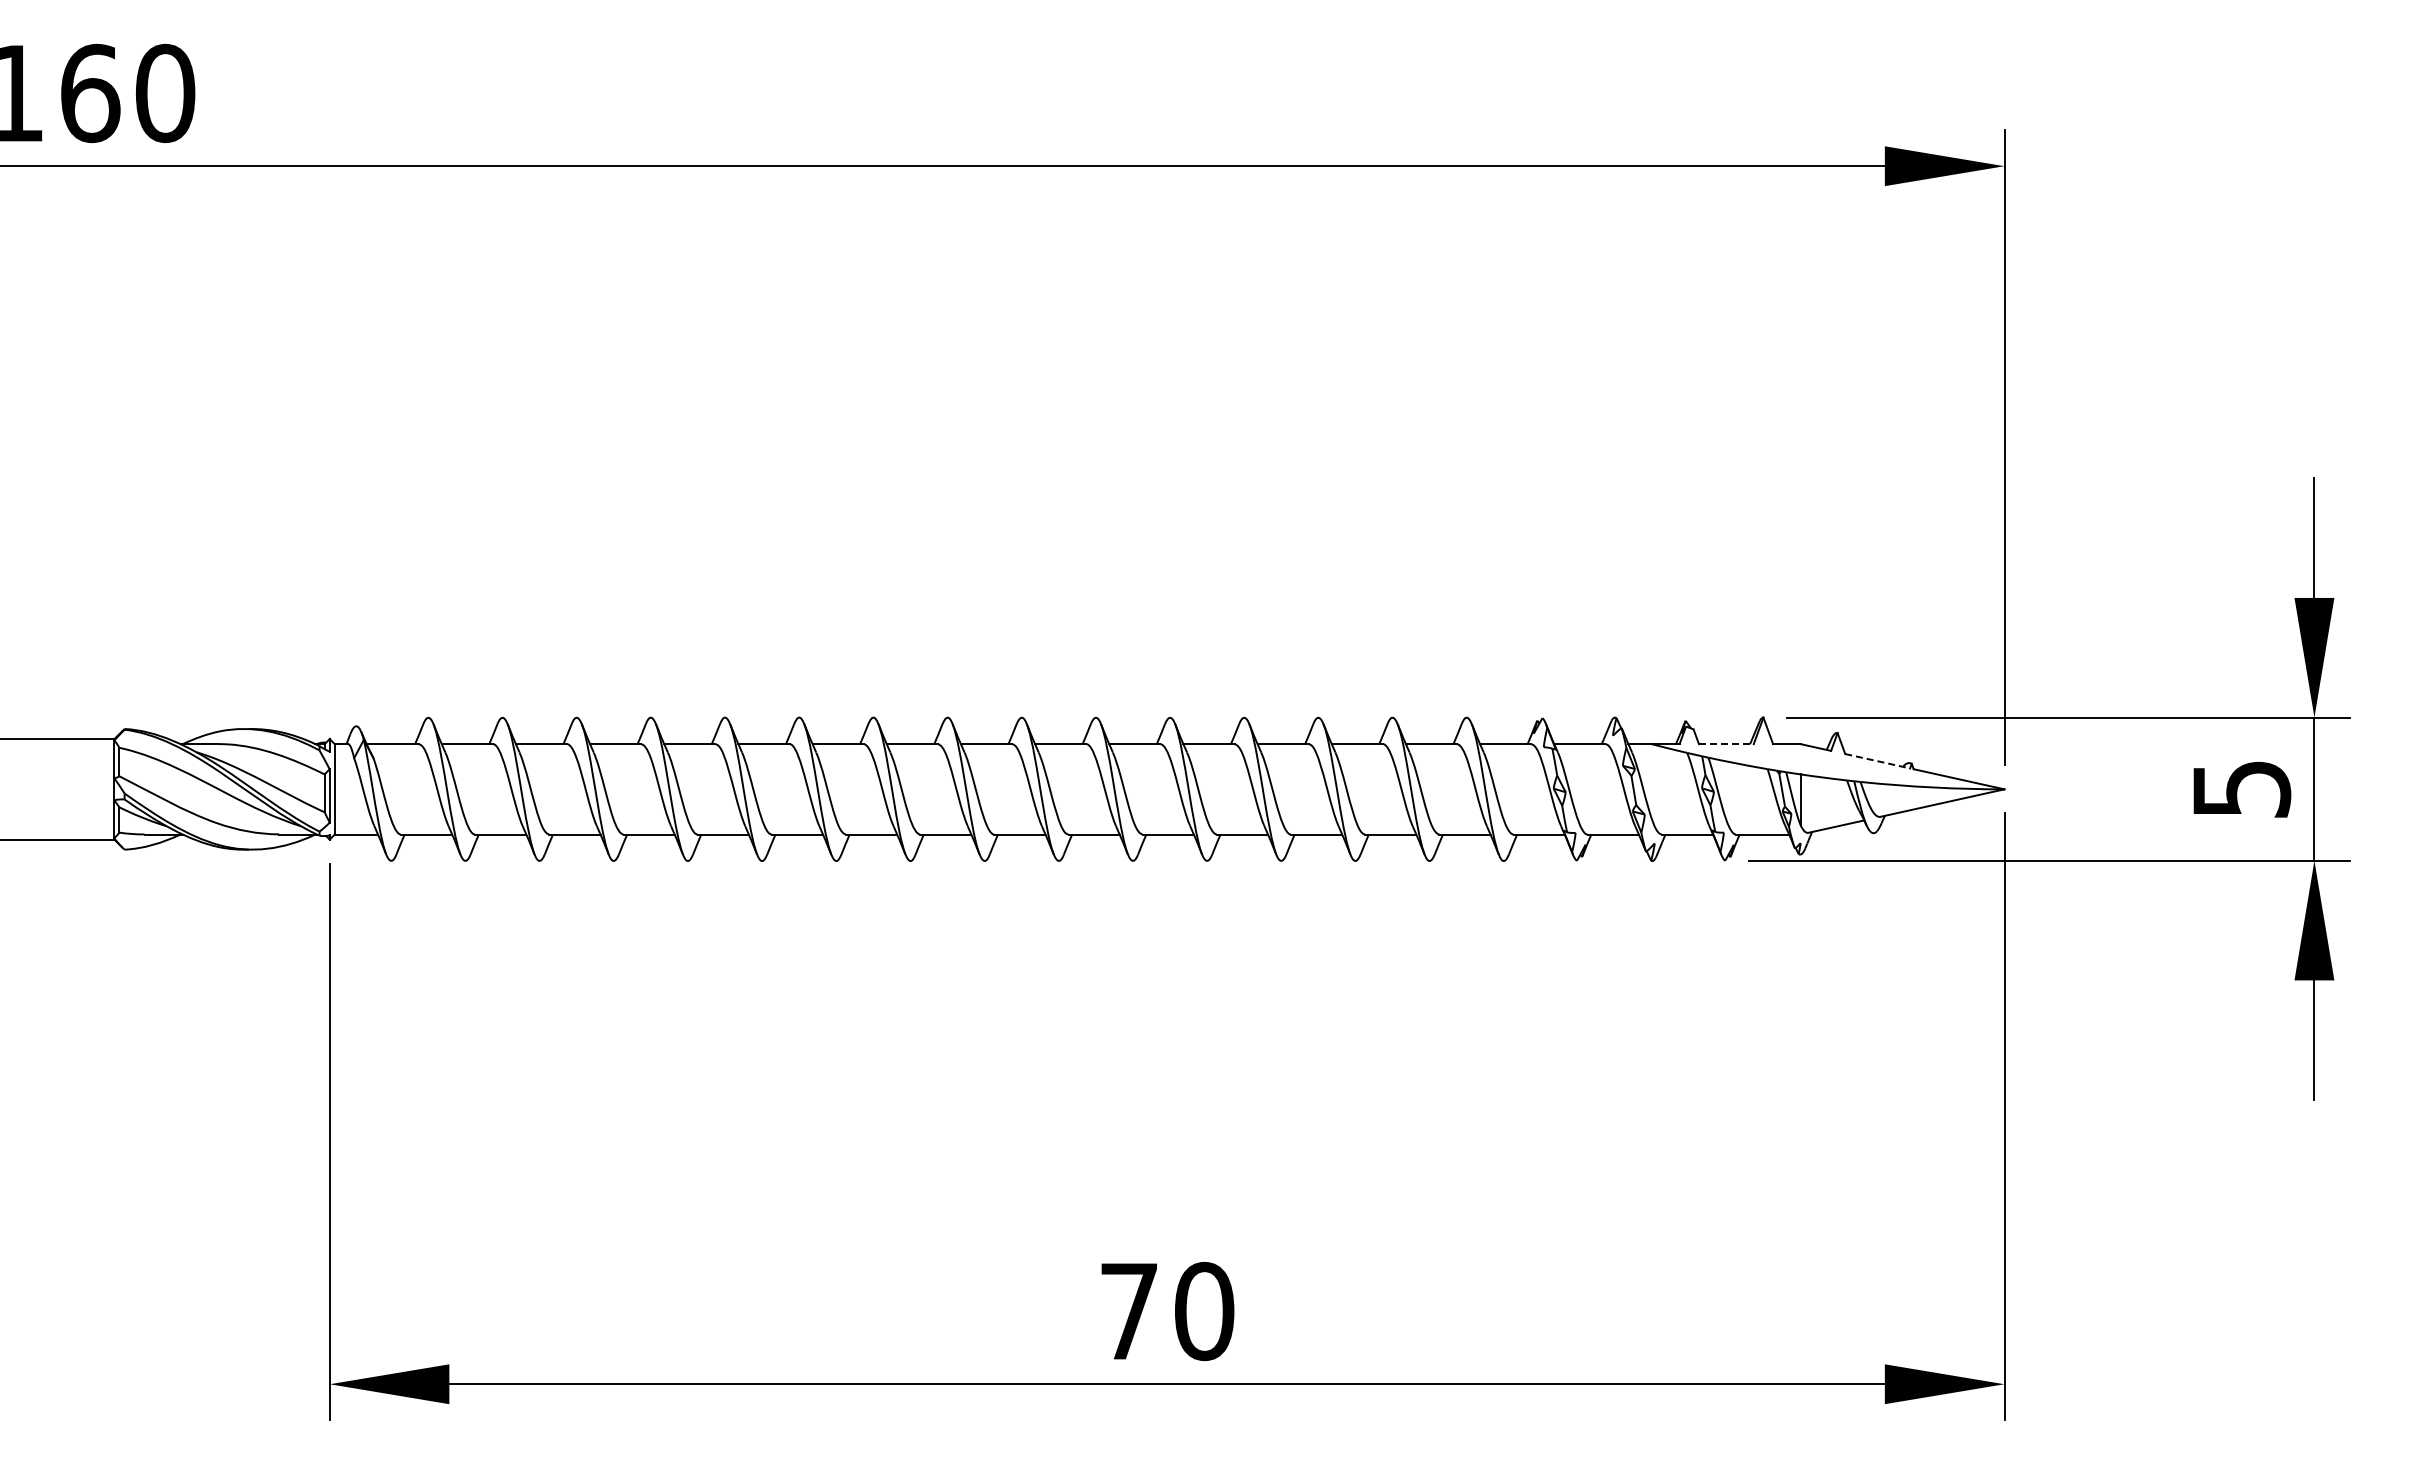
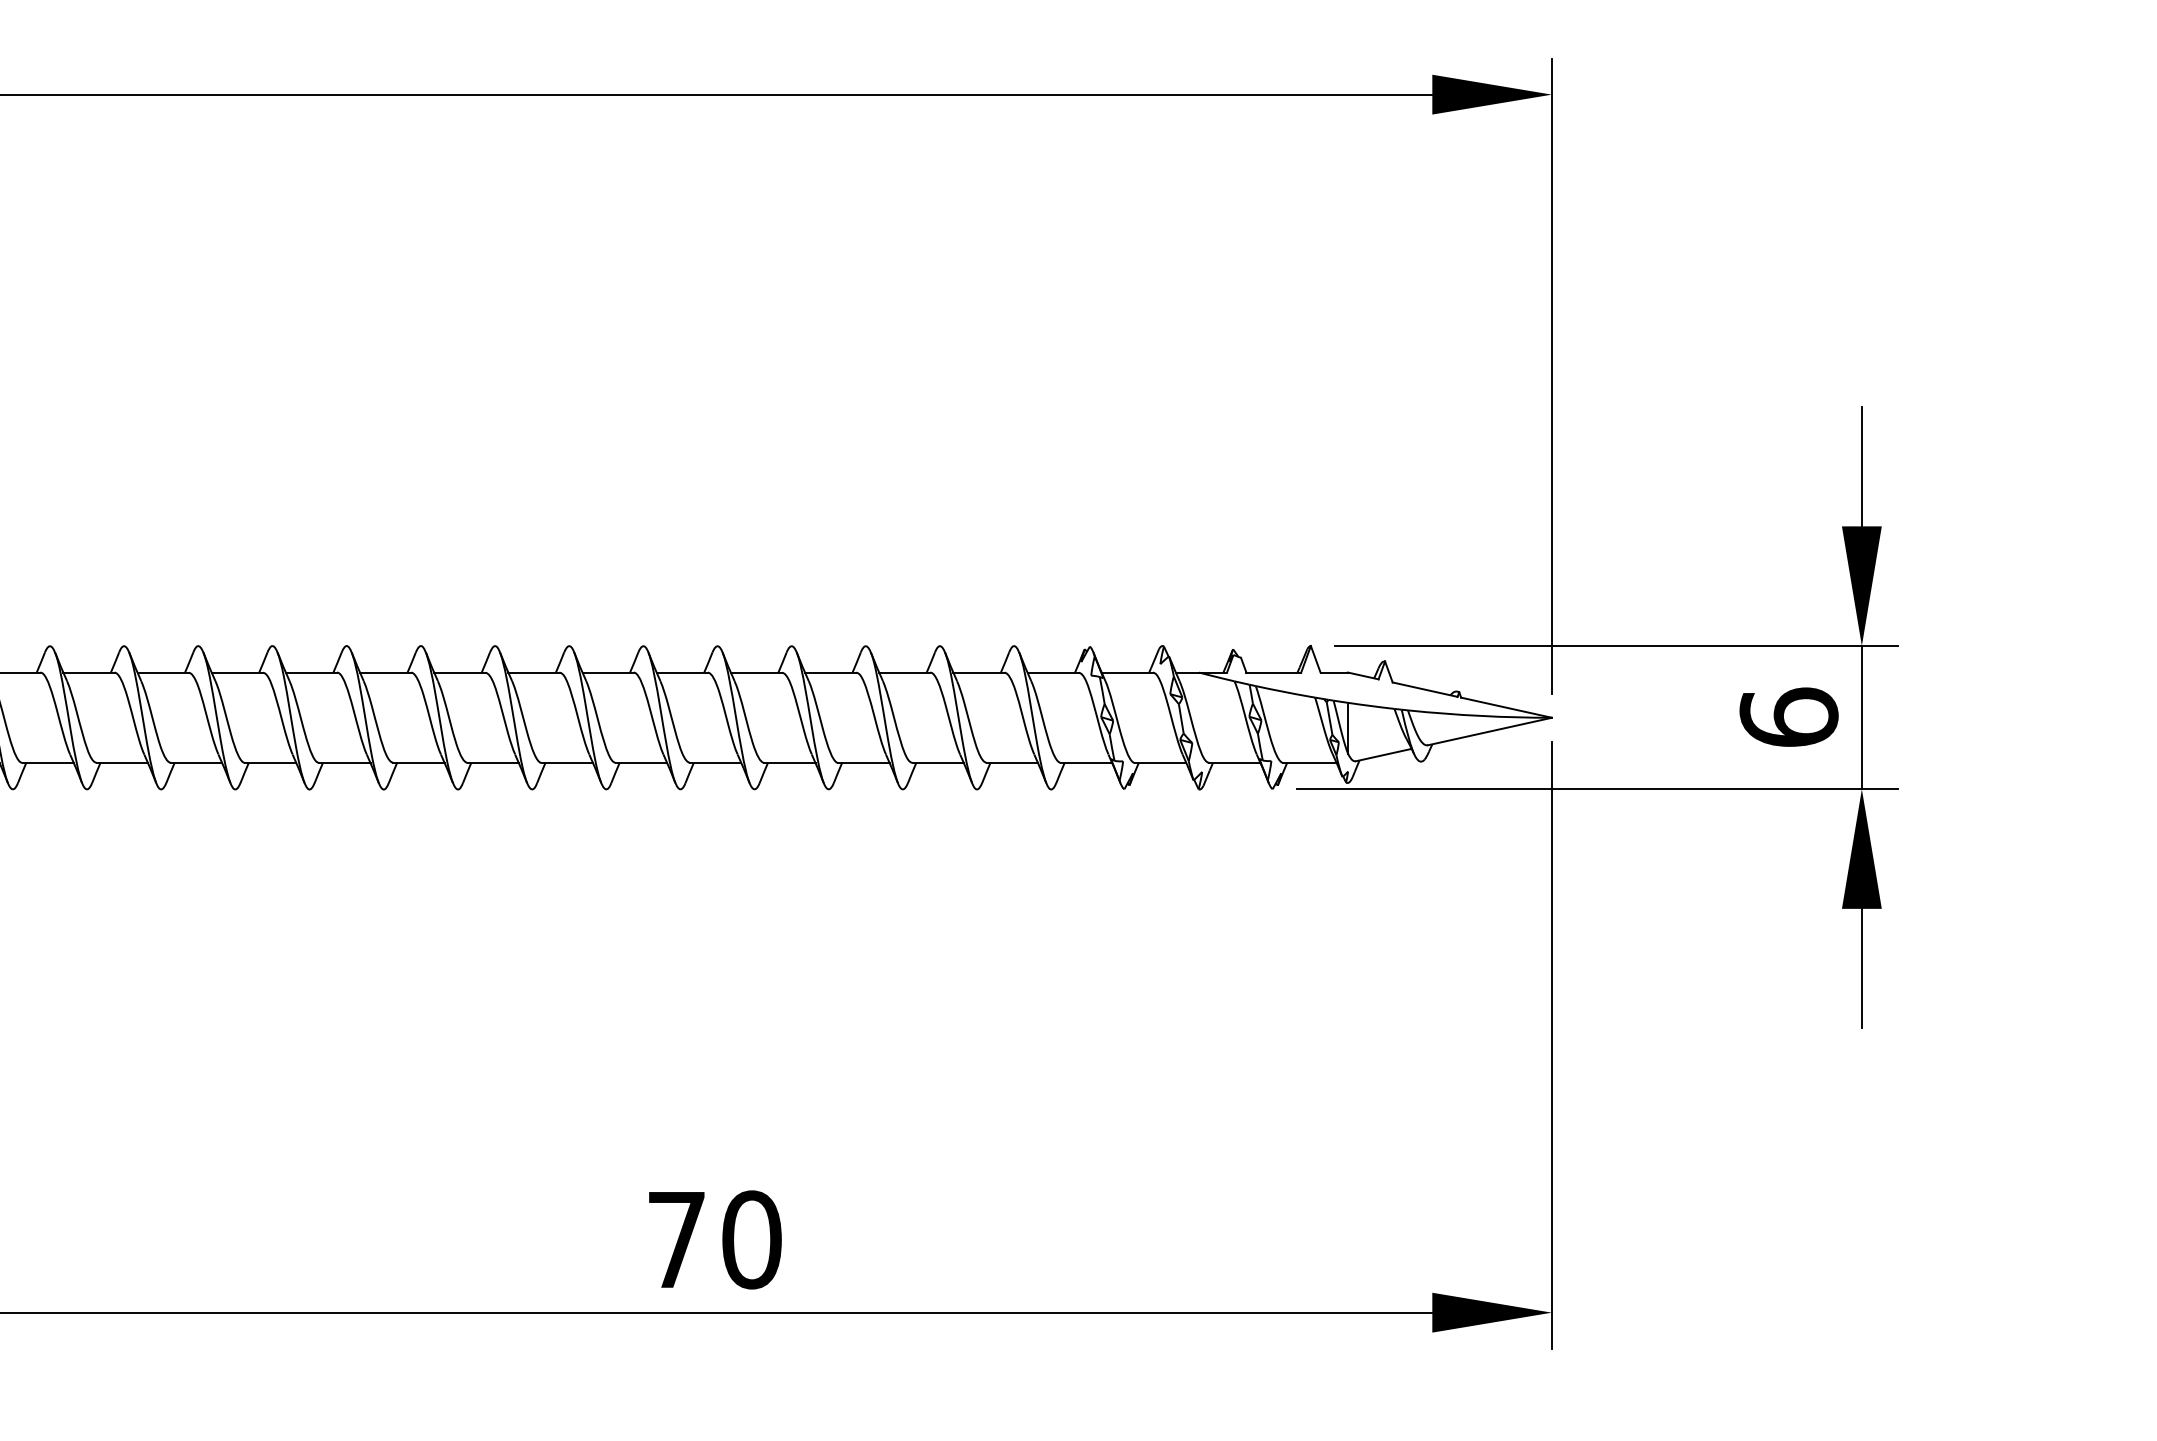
line: (1726, 744) -> (1273, 672), dashed -> solid
line: (1878, 761) -> (1425, 689), dashed -> solid
text: (2241, 788) -> (1788, 716), 5 -> 6

